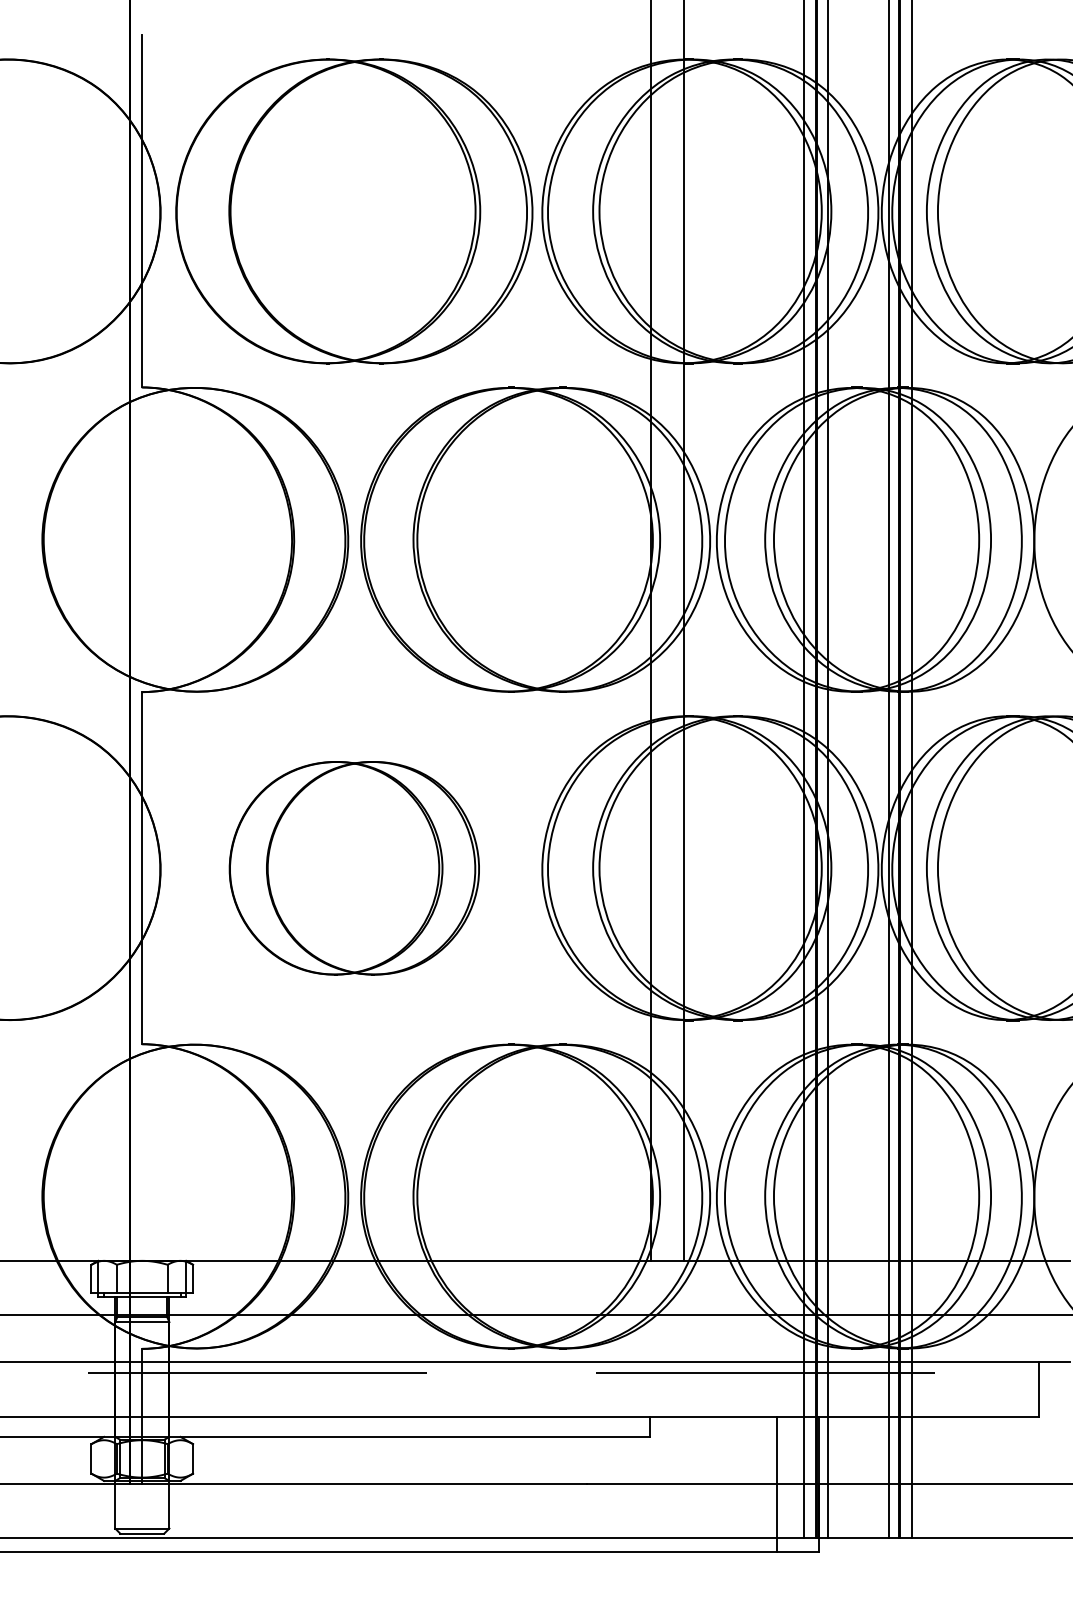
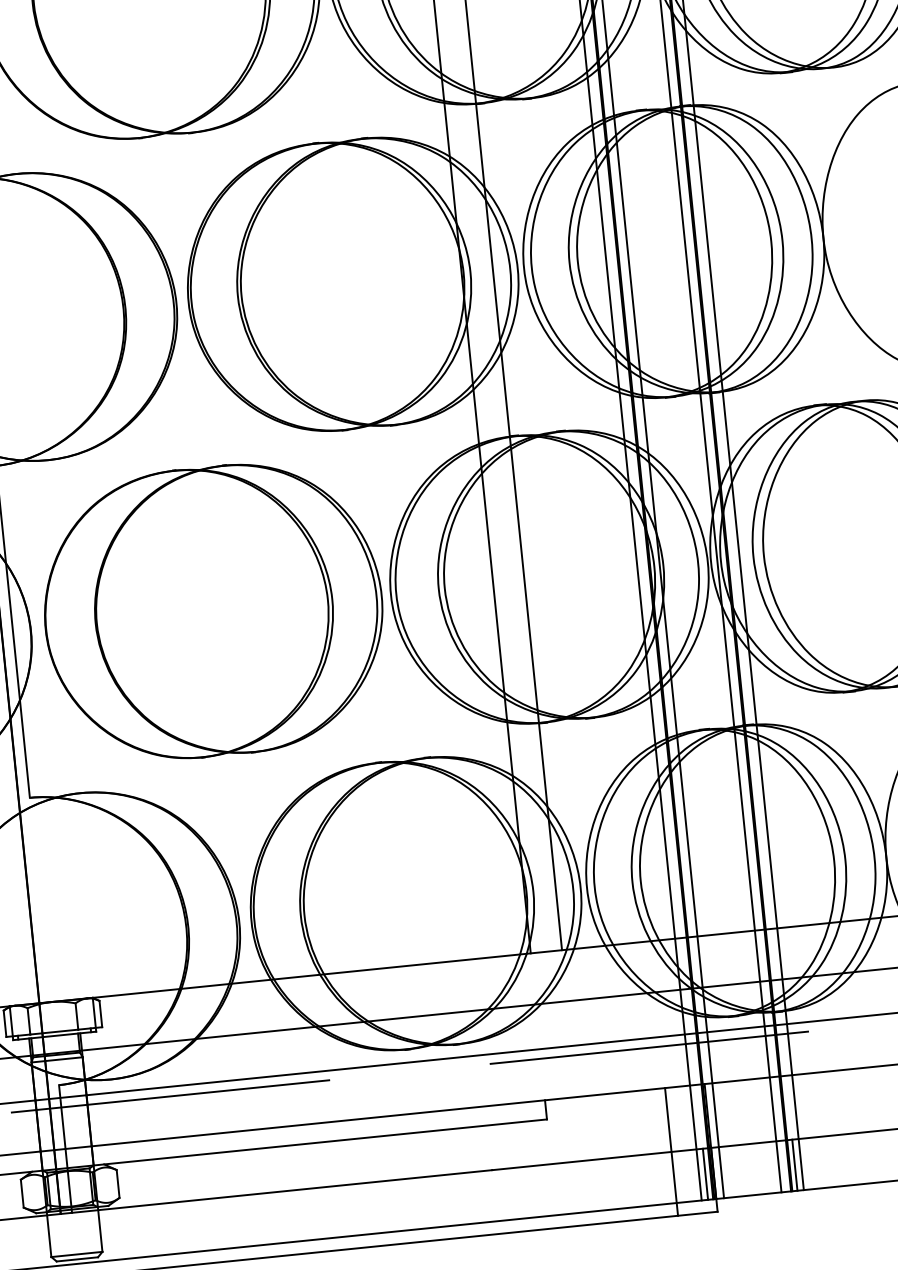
part: (354, 868) -> (213, 611), size x1.43
line: (810, 1511) -> (705, 1174), added
line: (905, 1511) -> (794, 1165), added

